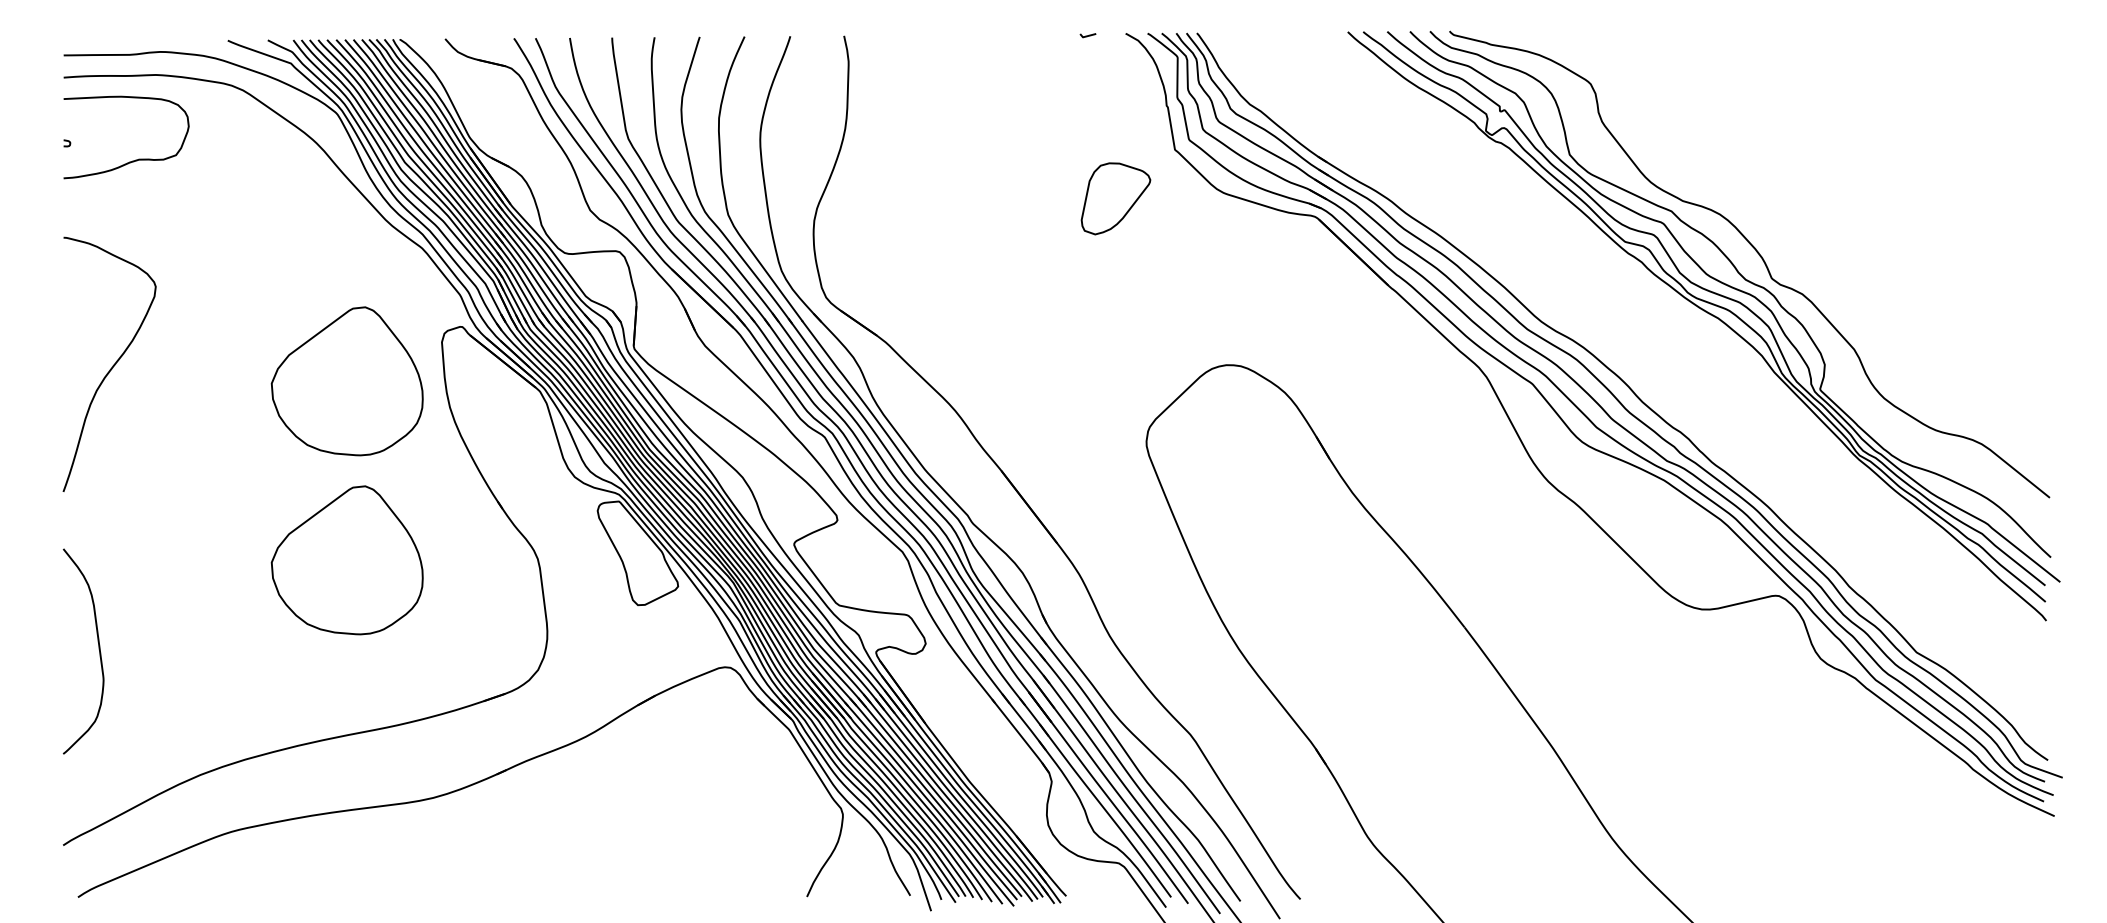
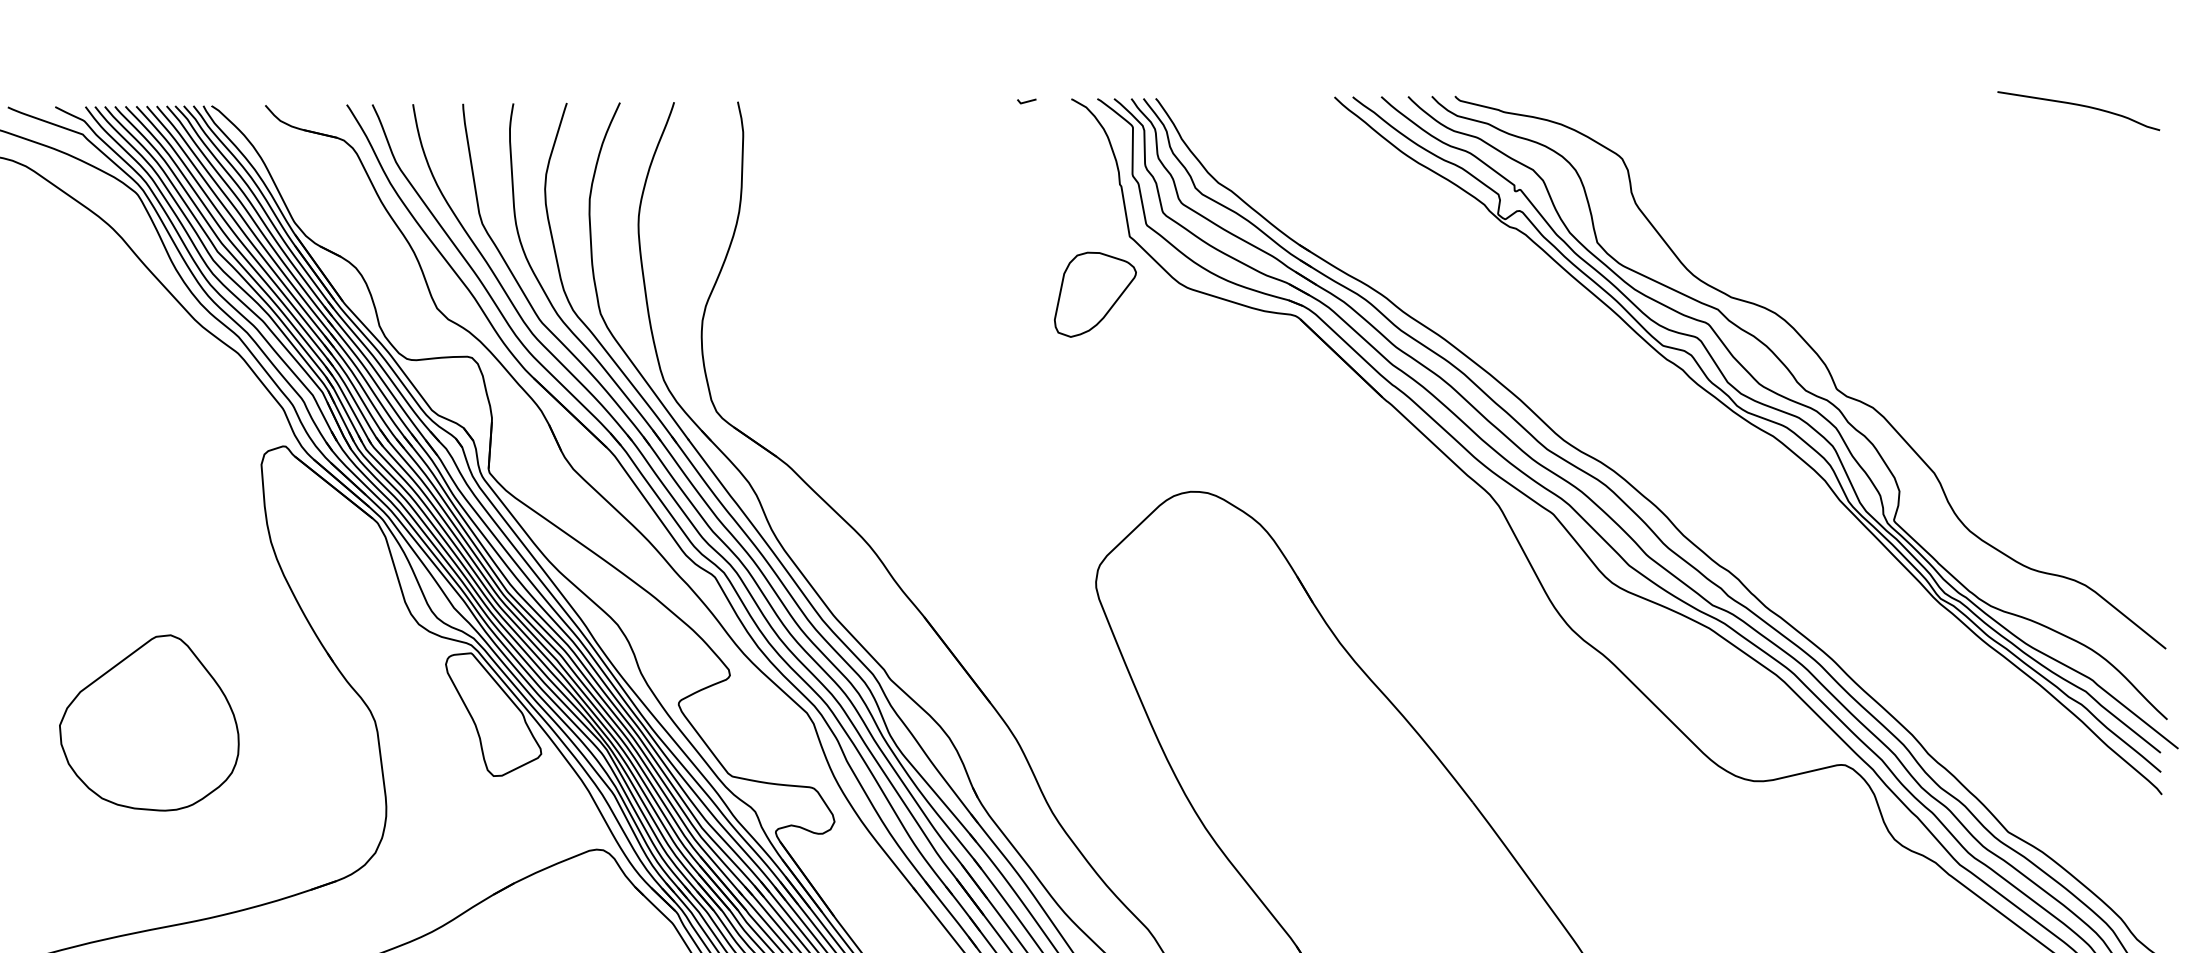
curve: (1975, 39) -> (2077, 106), added
part: (1115, 198) -> (1094, 294), moved
part: (346, 381) -> (148, 511), removed

